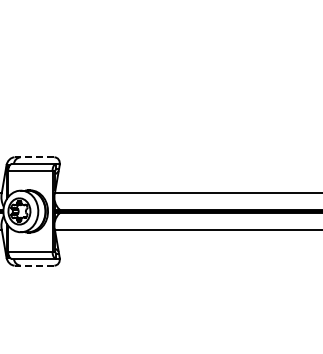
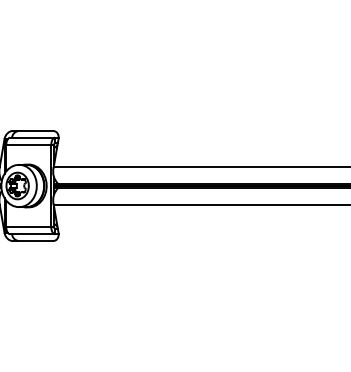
line: (35, 157) -> (33, 131), dashed -> solid
line: (35, 266) -> (33, 241), dashed -> solid

